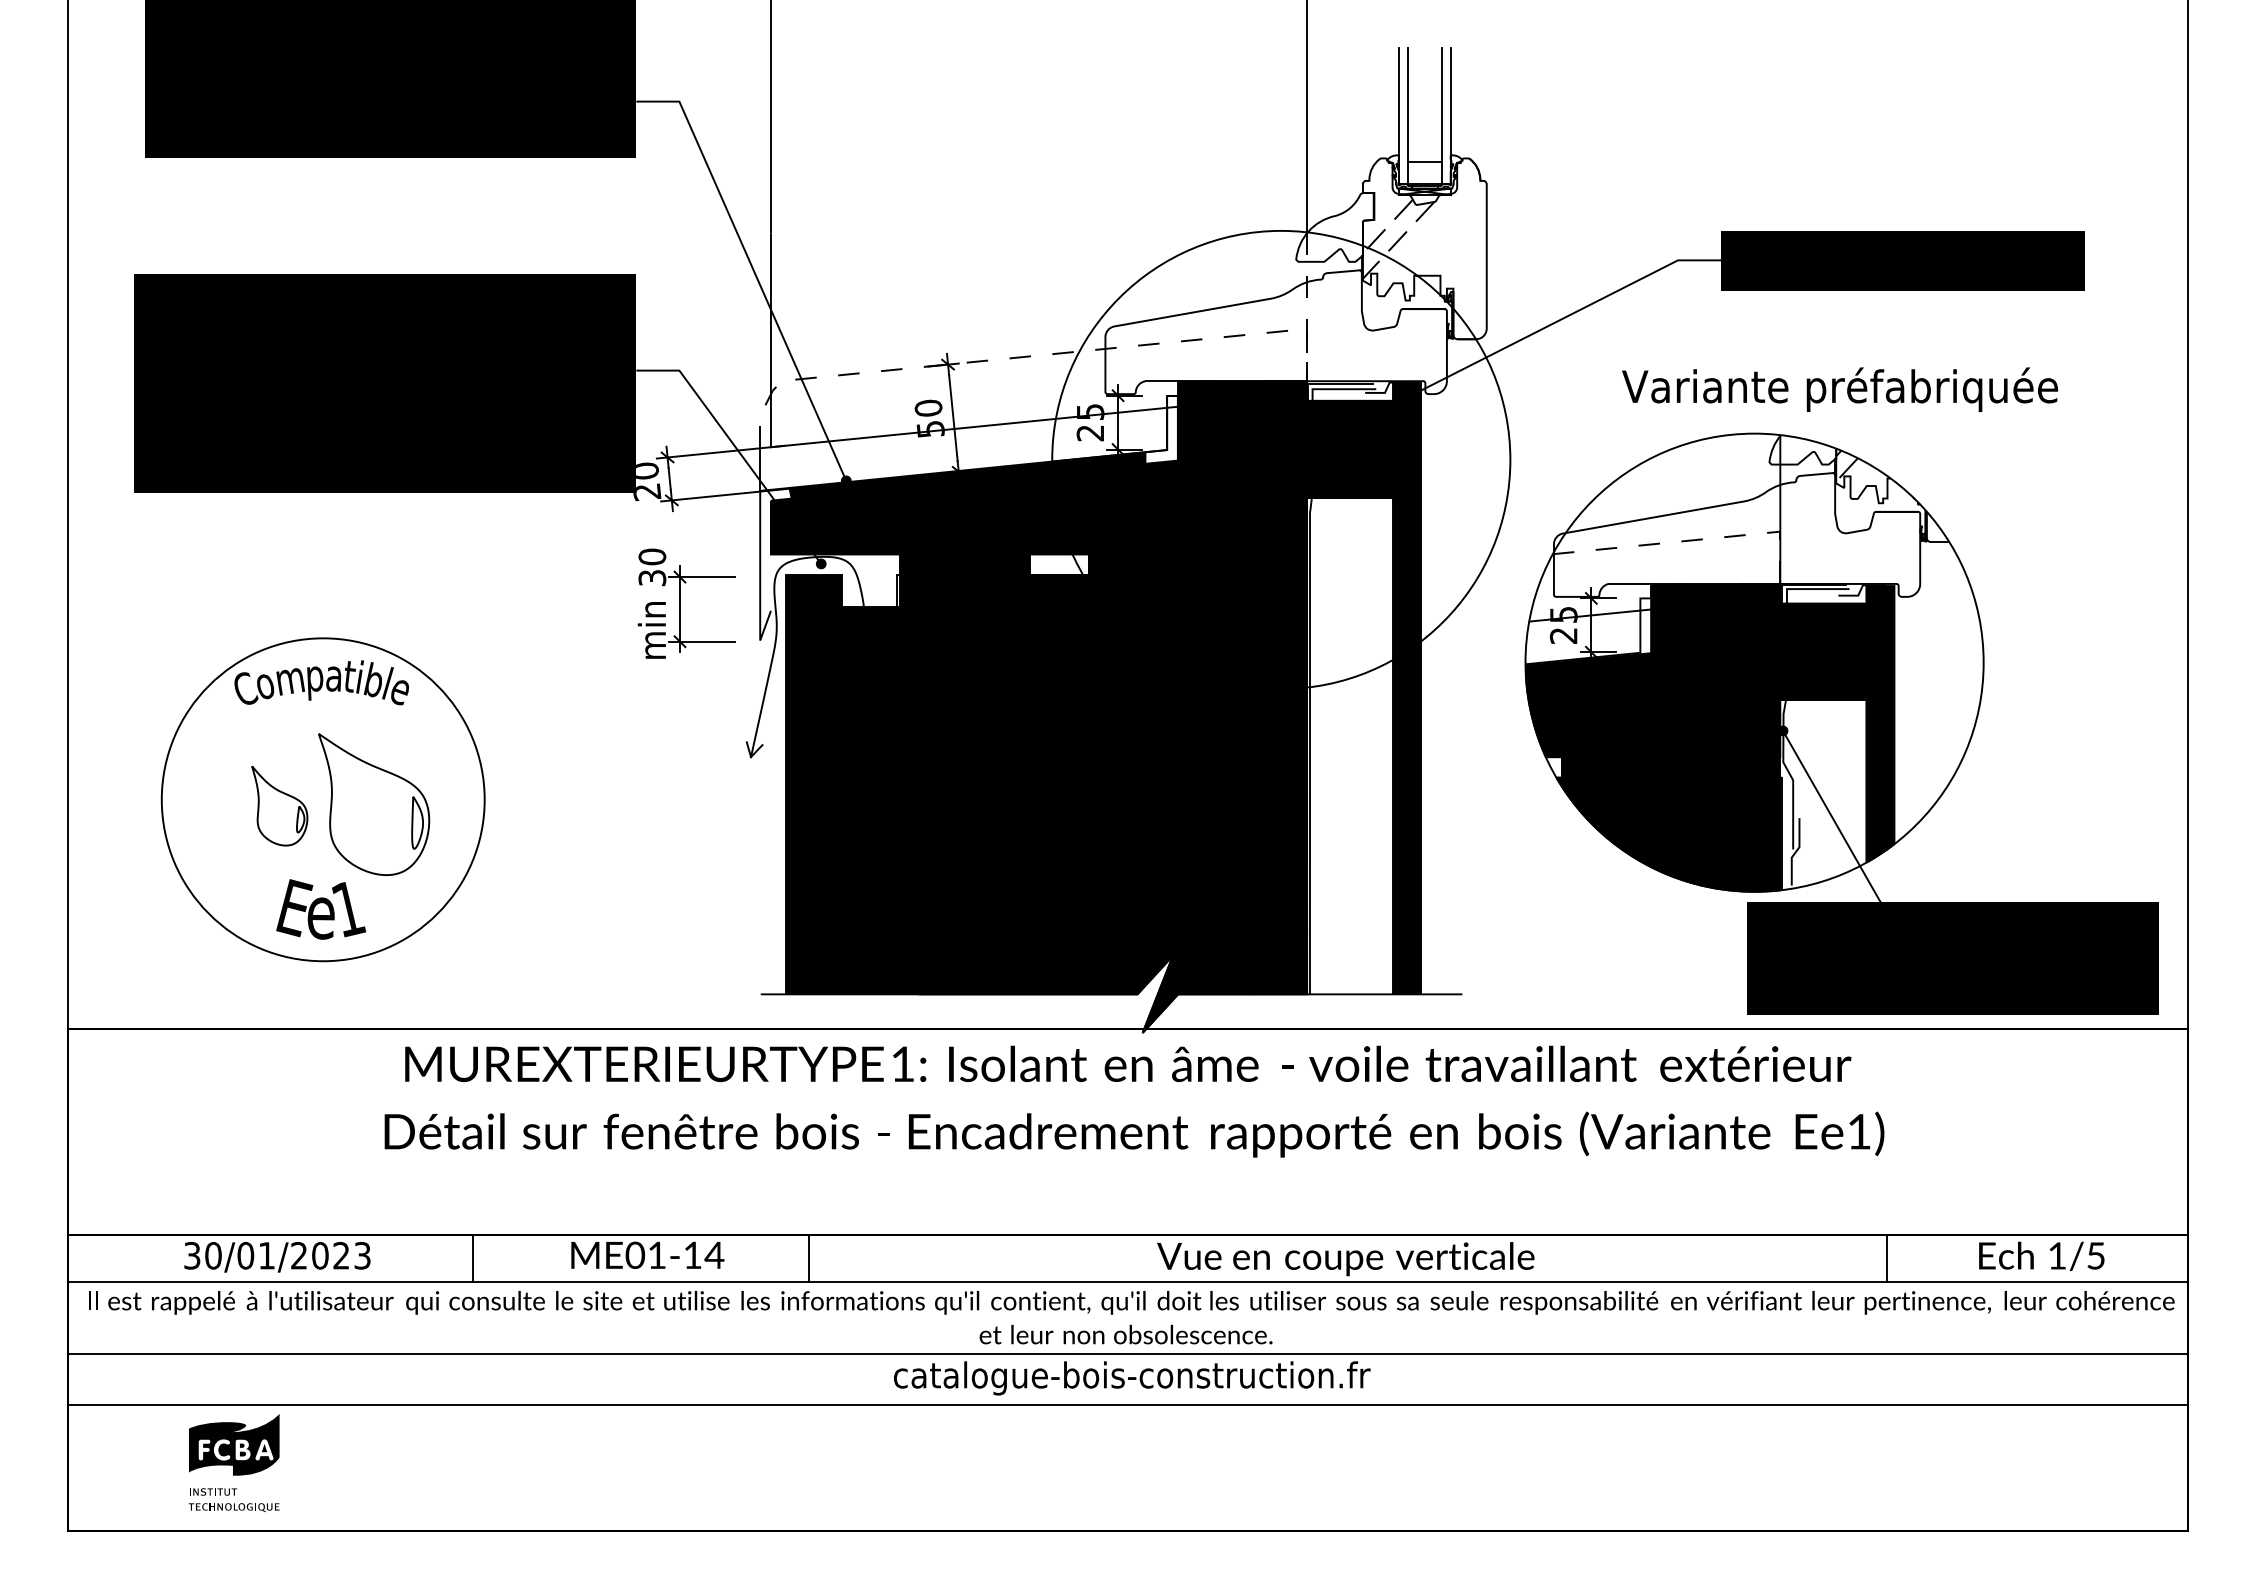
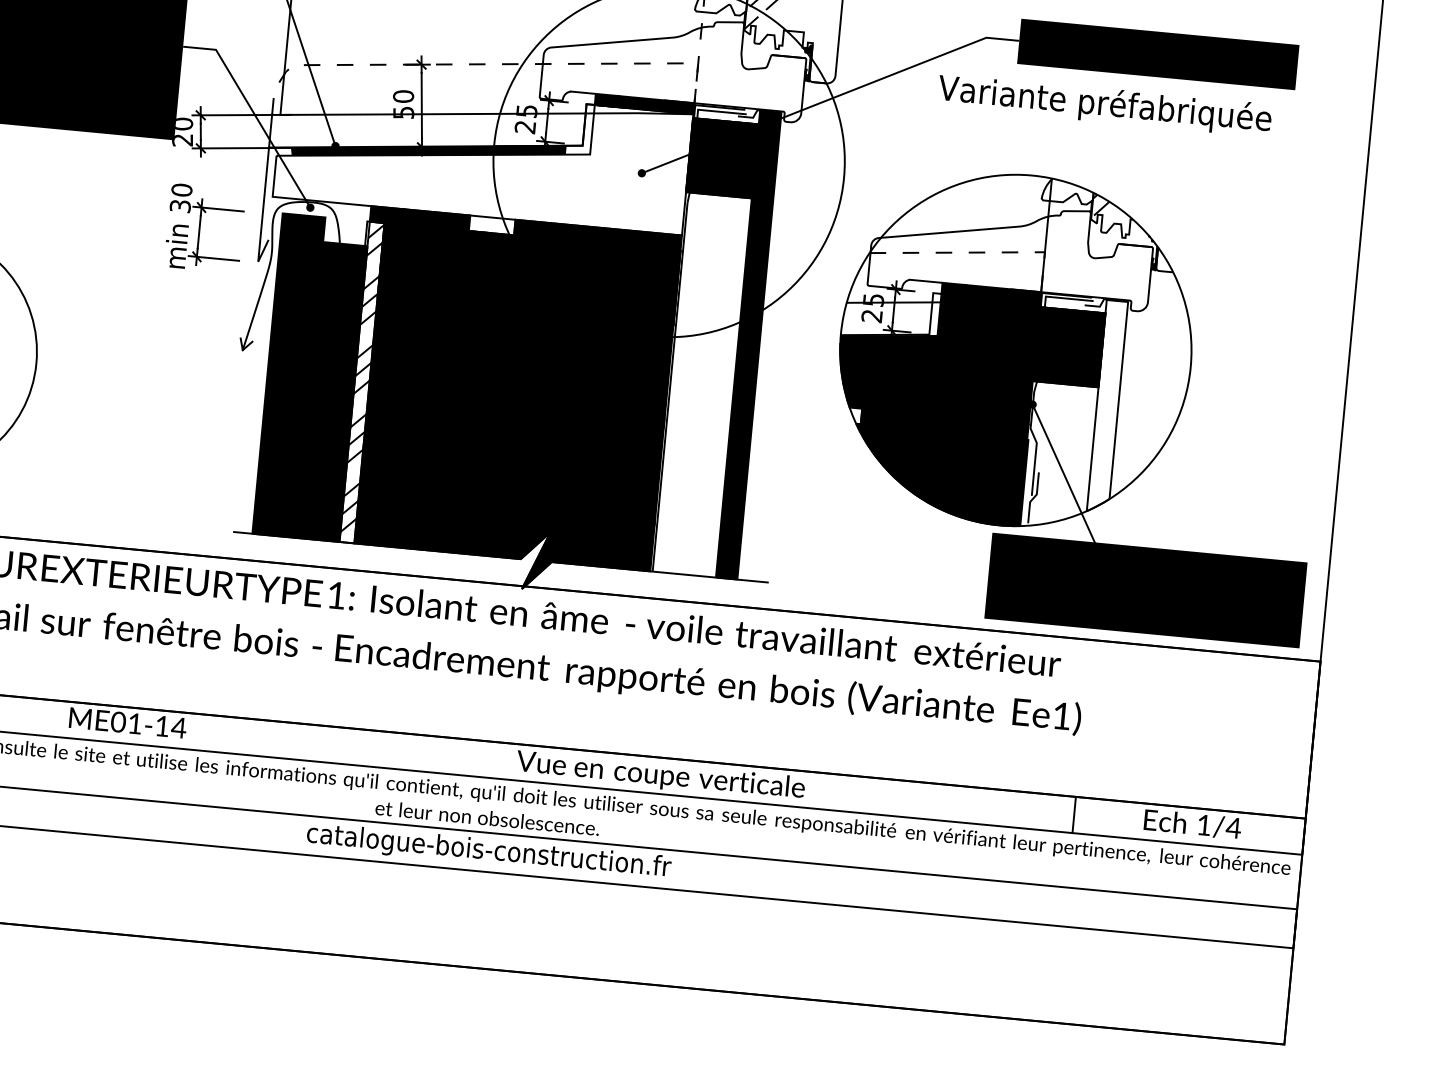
text: (1840, 389) -> (1105, 105), moved
fill: (1038, 474) -> (482, 155), removed
fill: (1880, 724) -> (1107, 406), removed
fill: (909, 784) -> (361, 382), removed
text: (2095, 1255) -> (1233, 827), 1/5 -> 1/4
line: (809, 1258) -> (251, 737), removed

